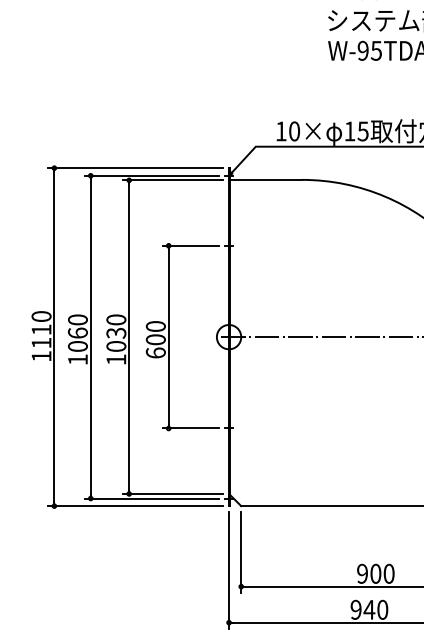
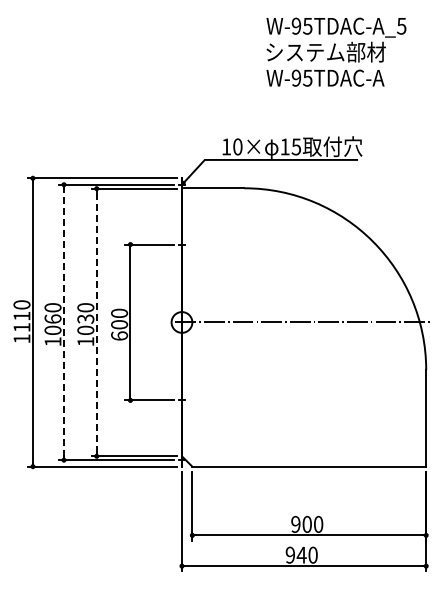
line: (90, 337) -> (63, 322), solid -> dashed
line: (128, 337) -> (96, 322), solid -> dashed

